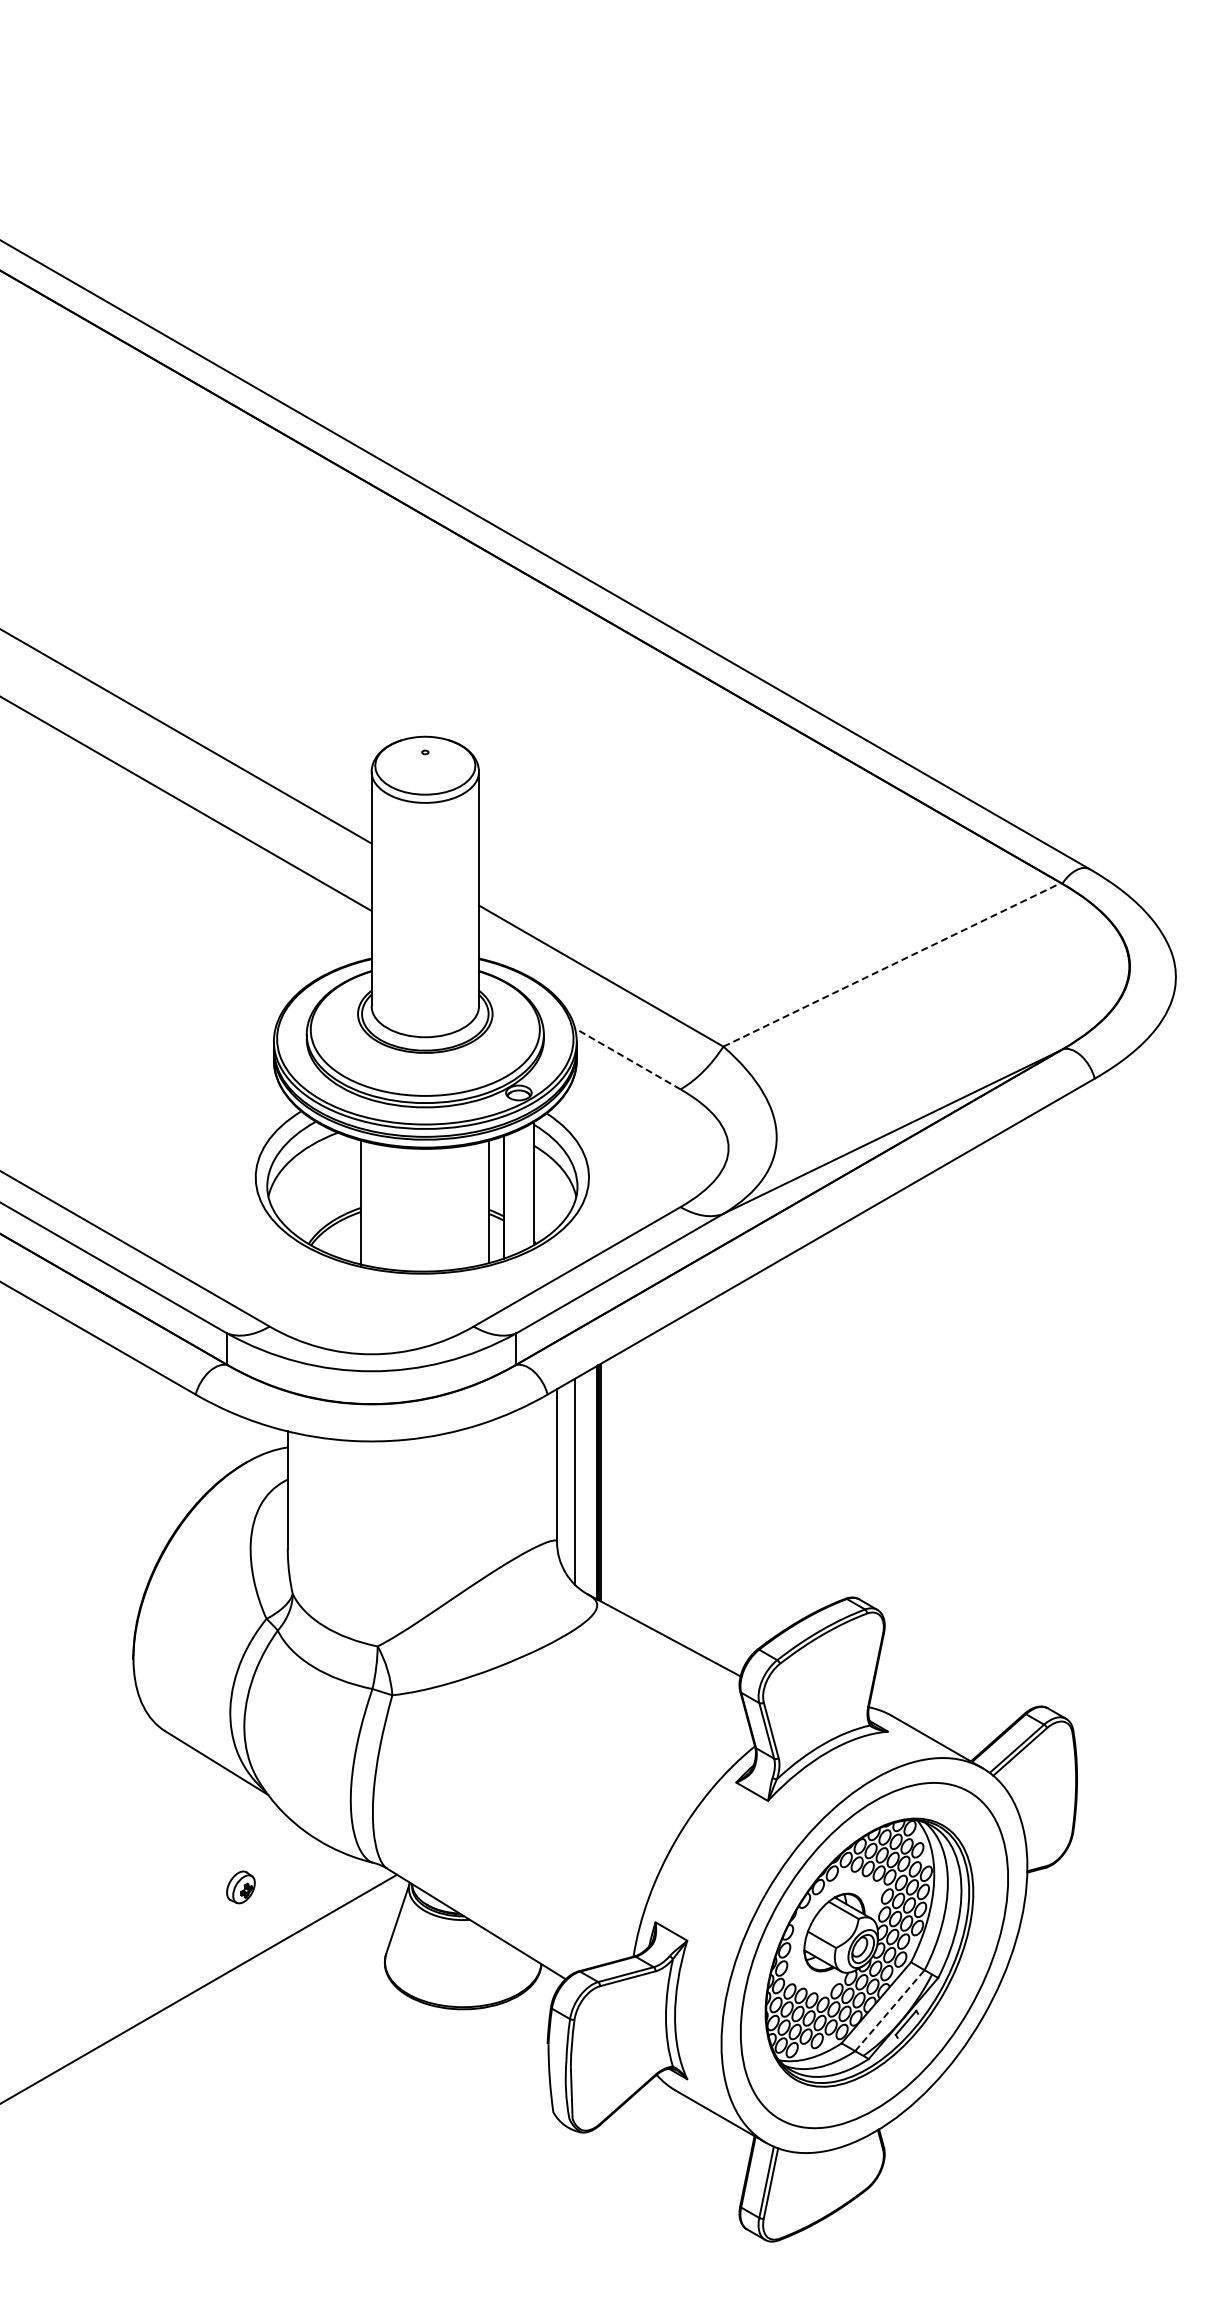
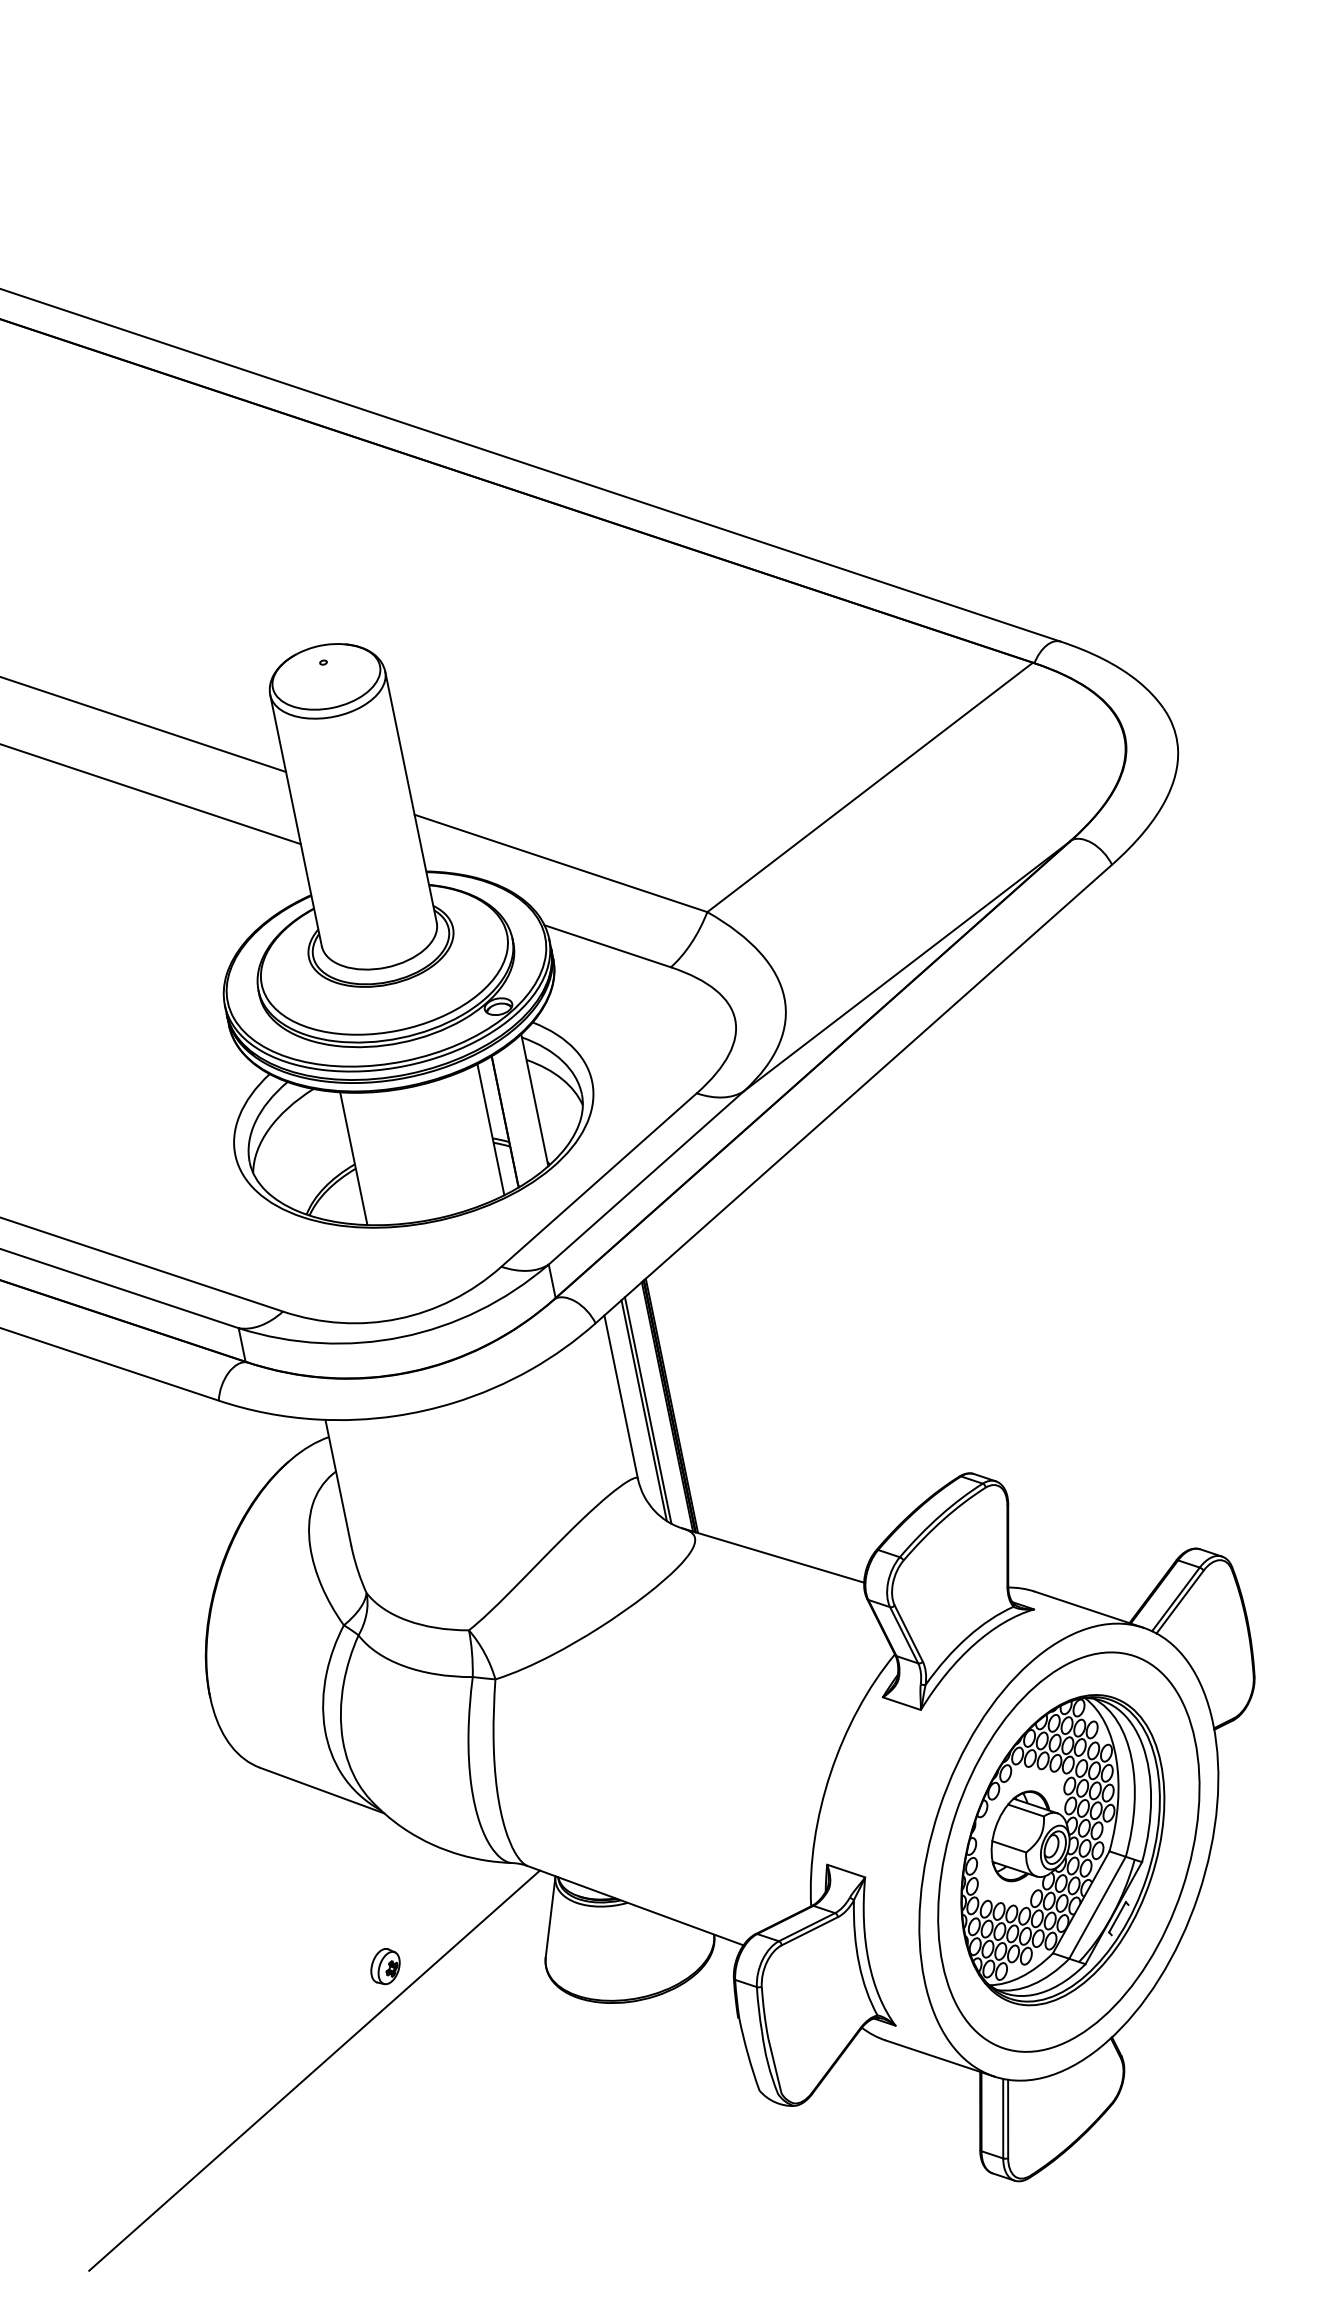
line: (892, 964) -> (870, 786), dashed -> solid
line: (627, 1058) -> (607, 945), dashed -> solid
line: (578, 1482) -> (647, 1410), added
part: (240, 1887) -> (384, 1966), moved
line: (890, 2010) -> (1098, 1907), dashed -> solid

